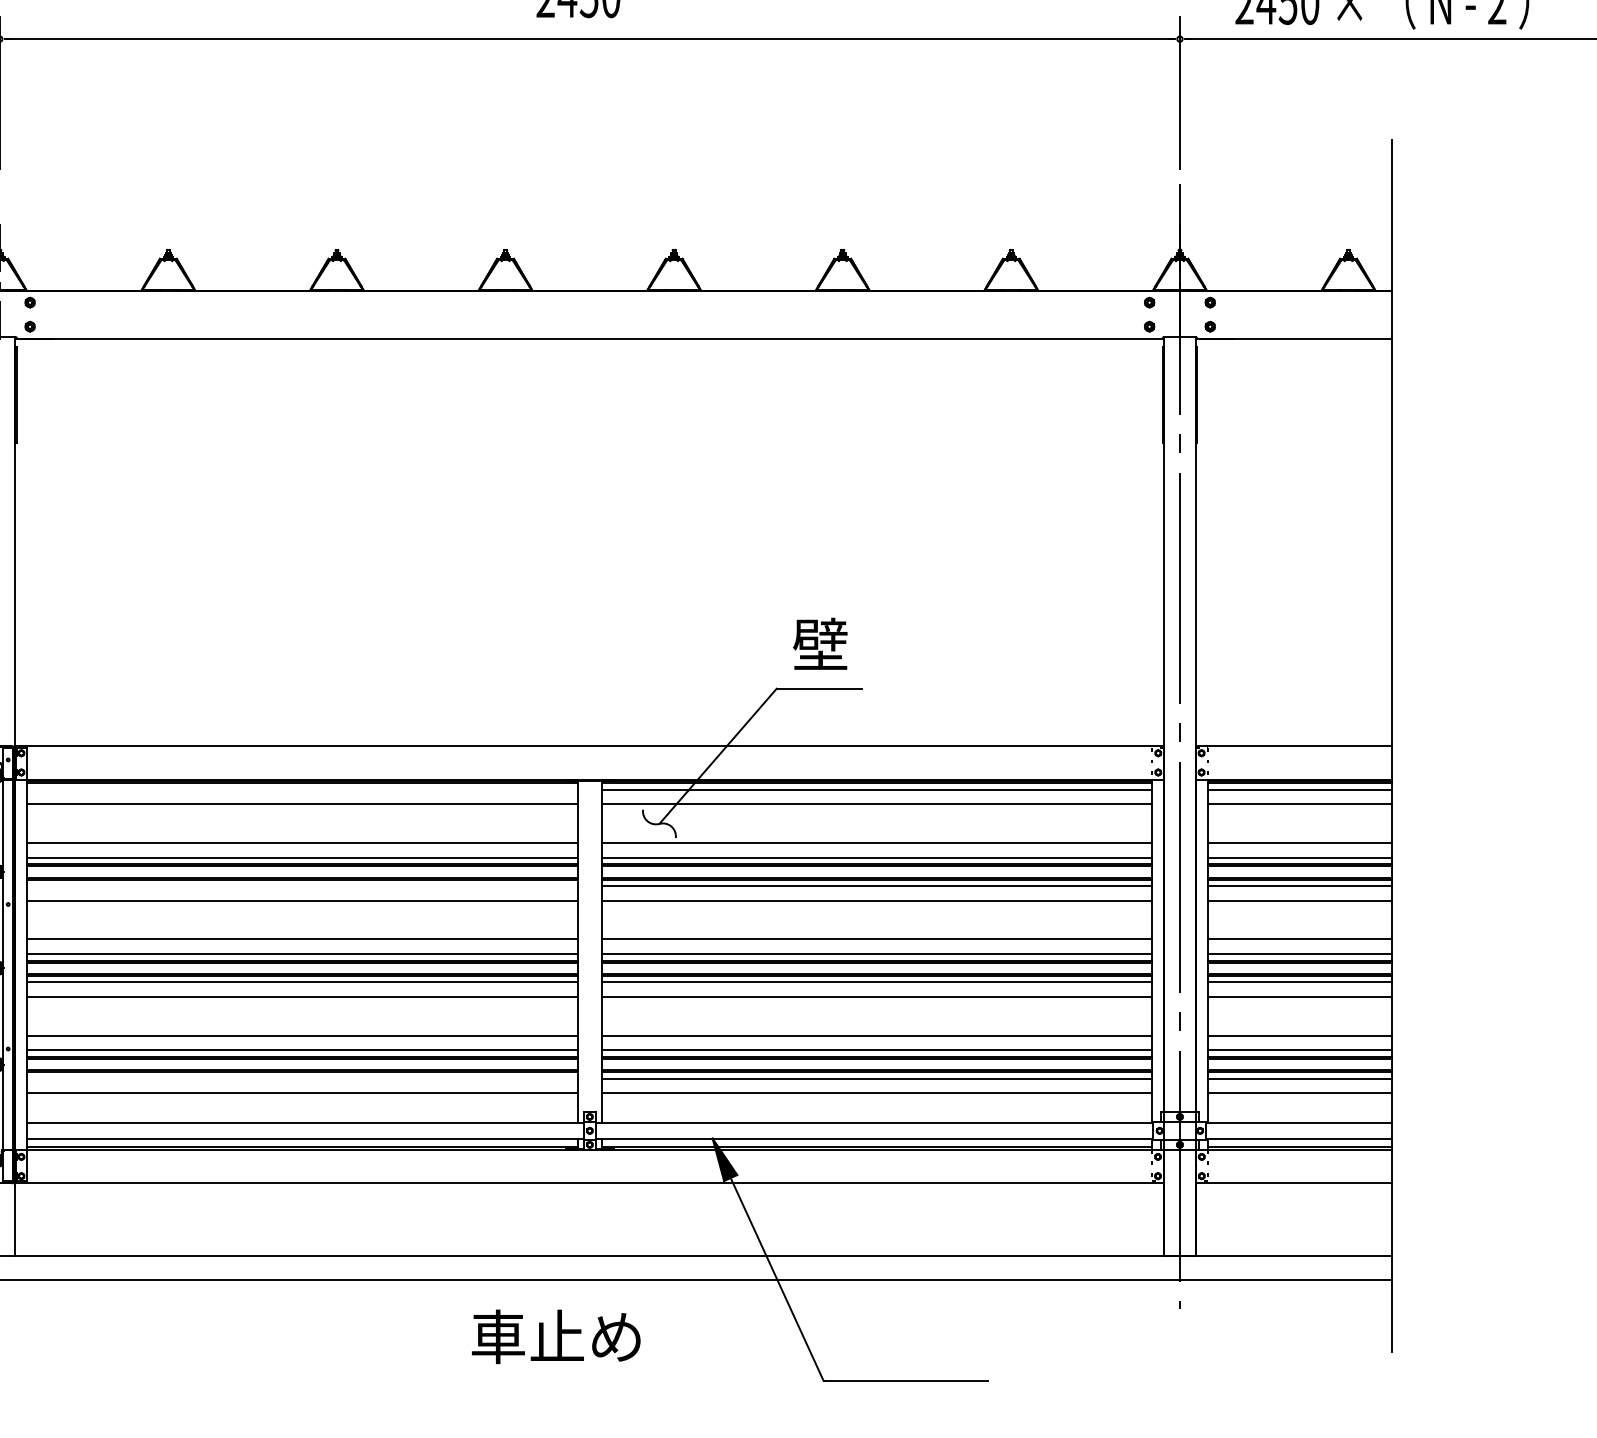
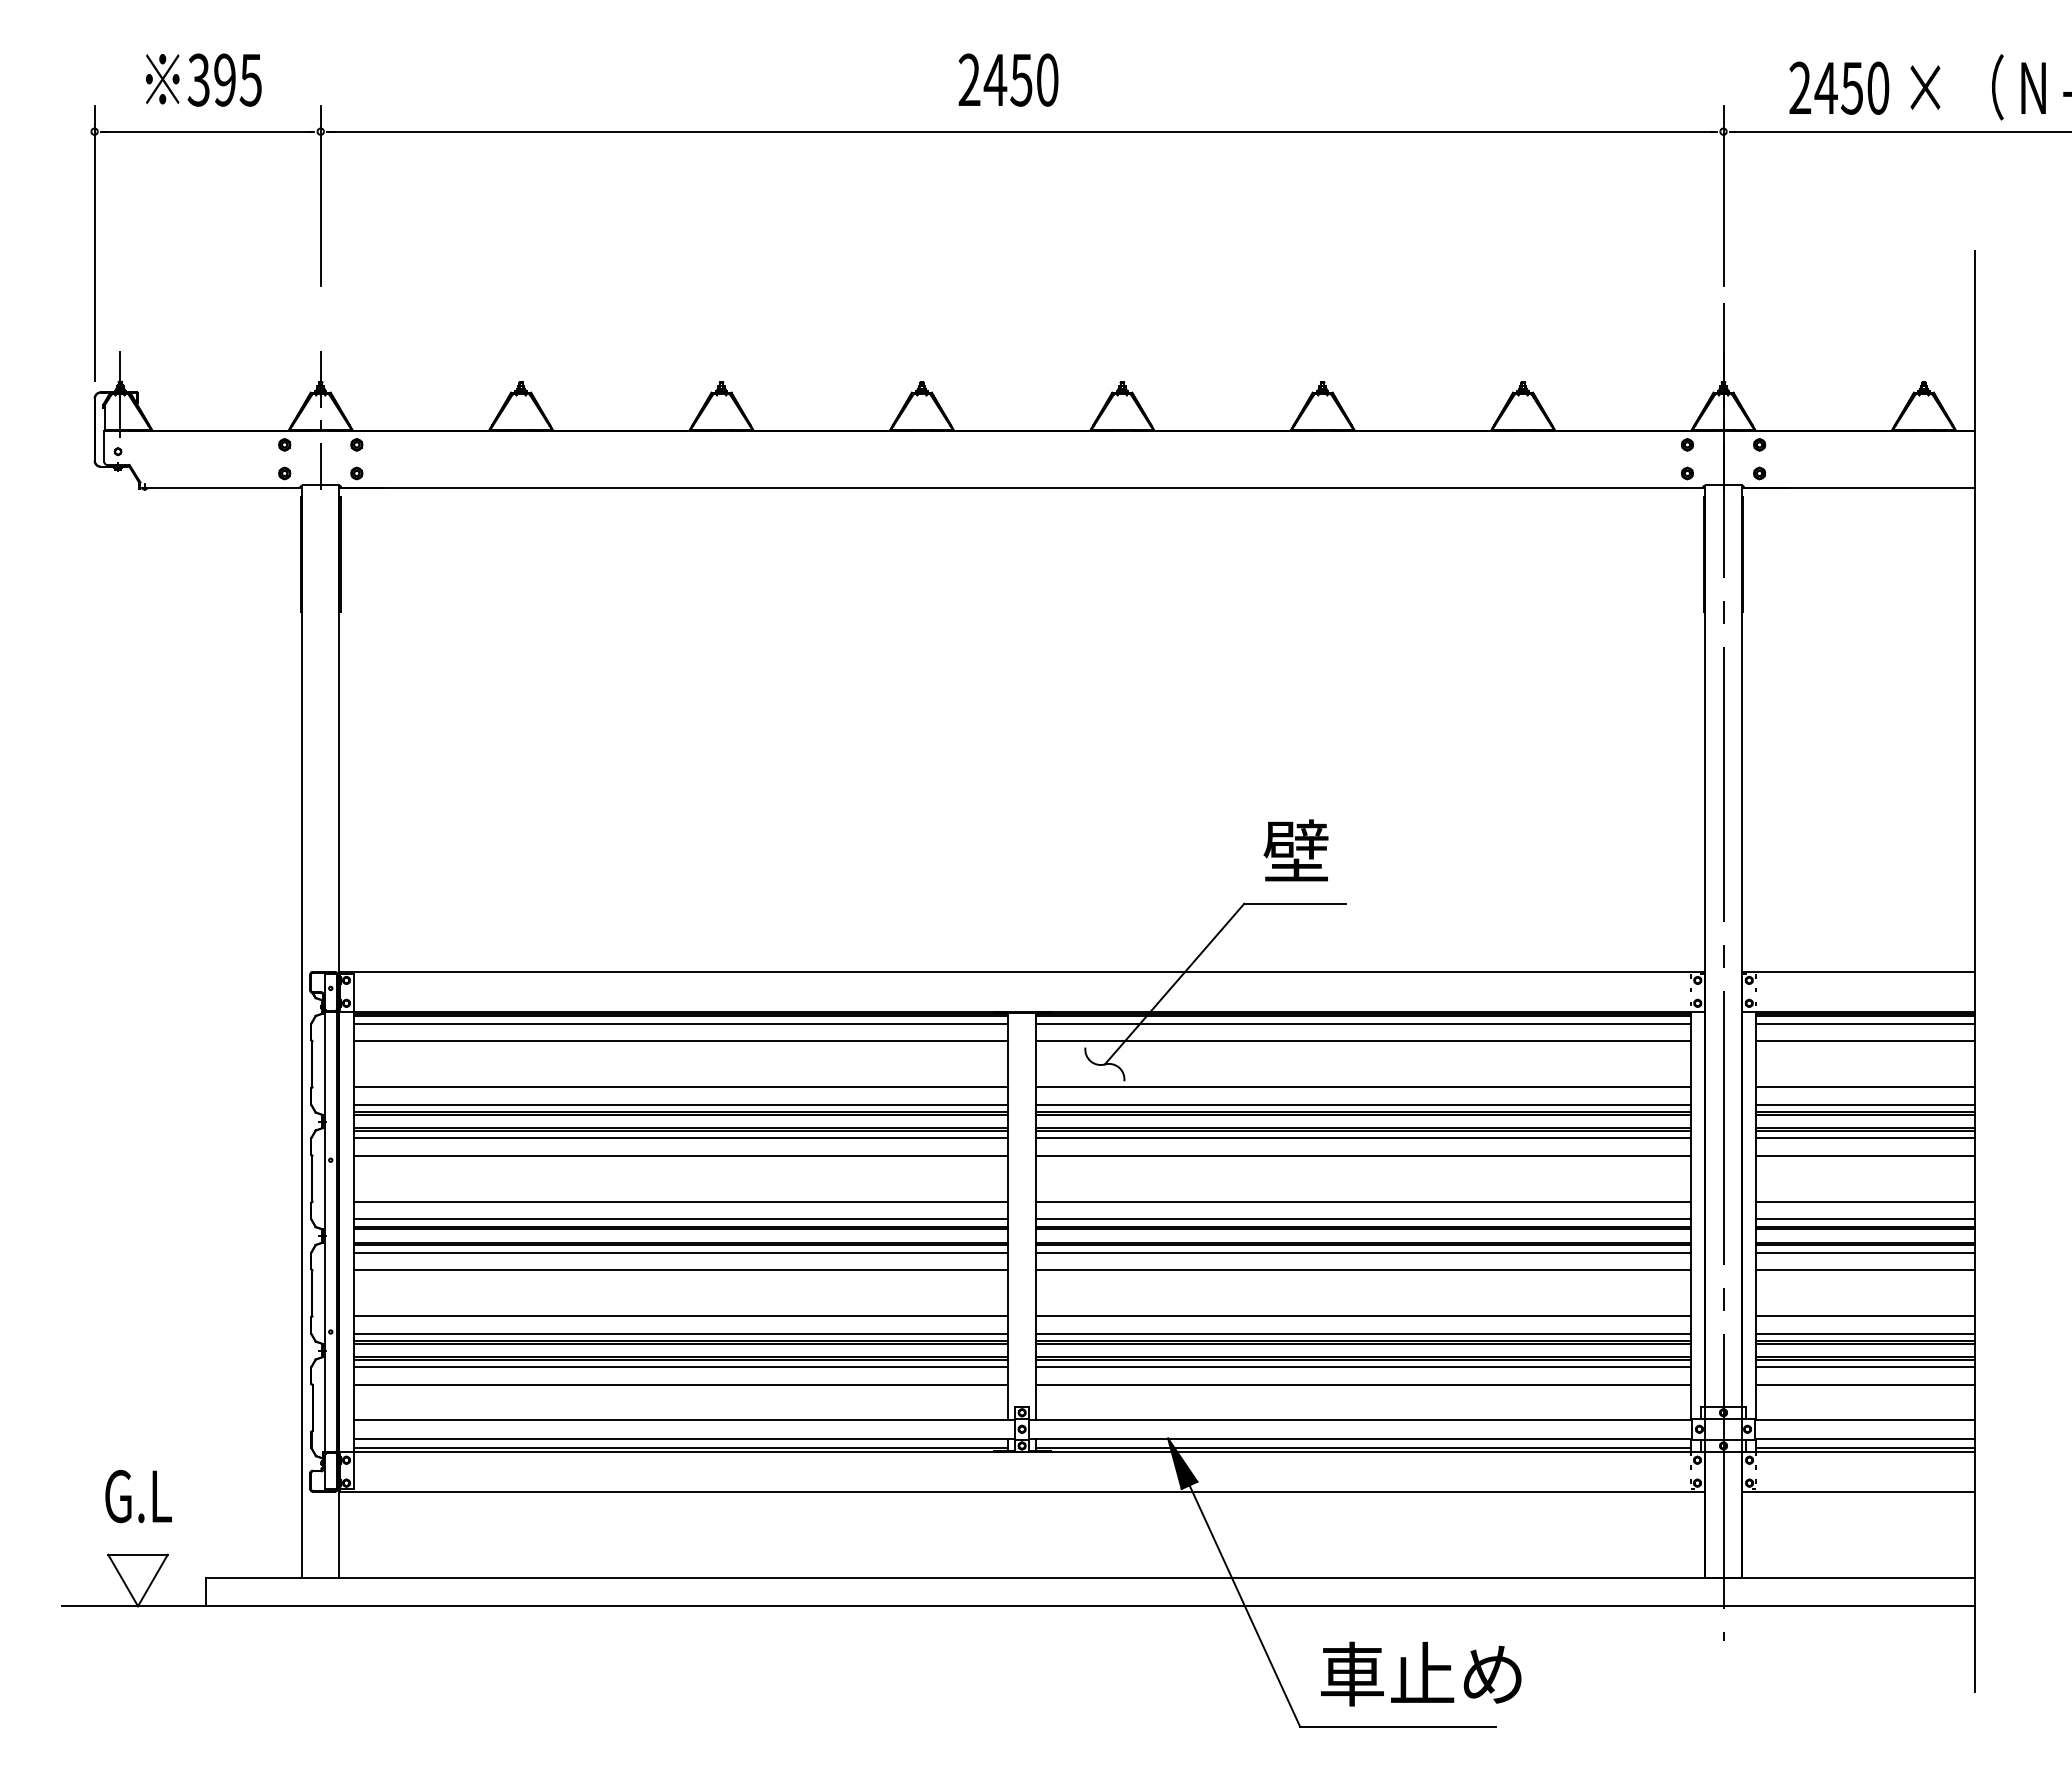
line: (302, 789) -> (680, 1023), added
line: (302, 886) -> (680, 1138), added
line: (302, 1078) -> (680, 1367), added
text: (556, 1336) -> (1421, 1673), moved

